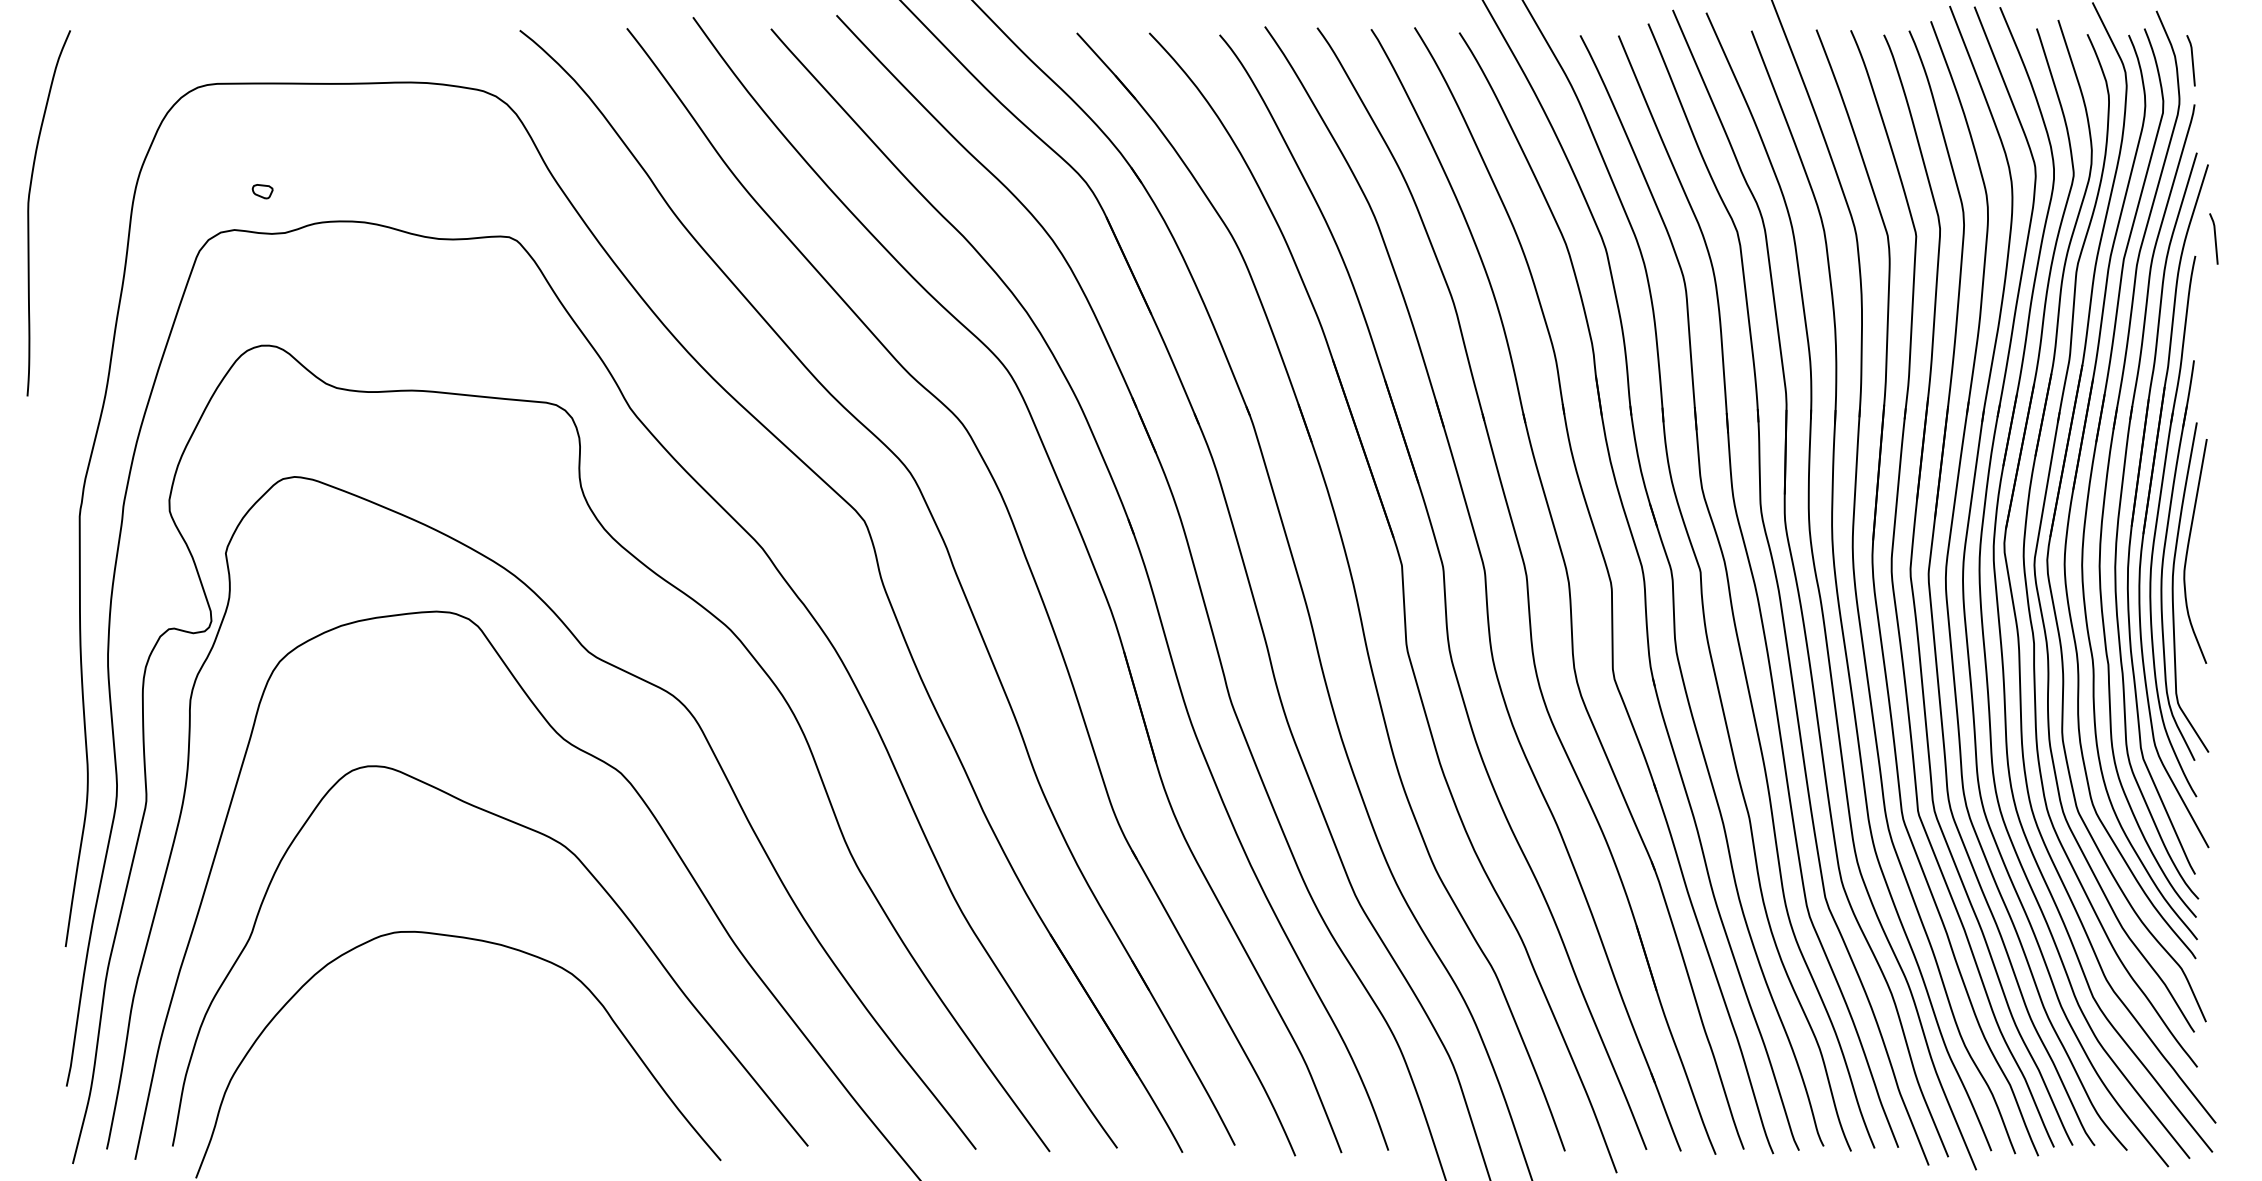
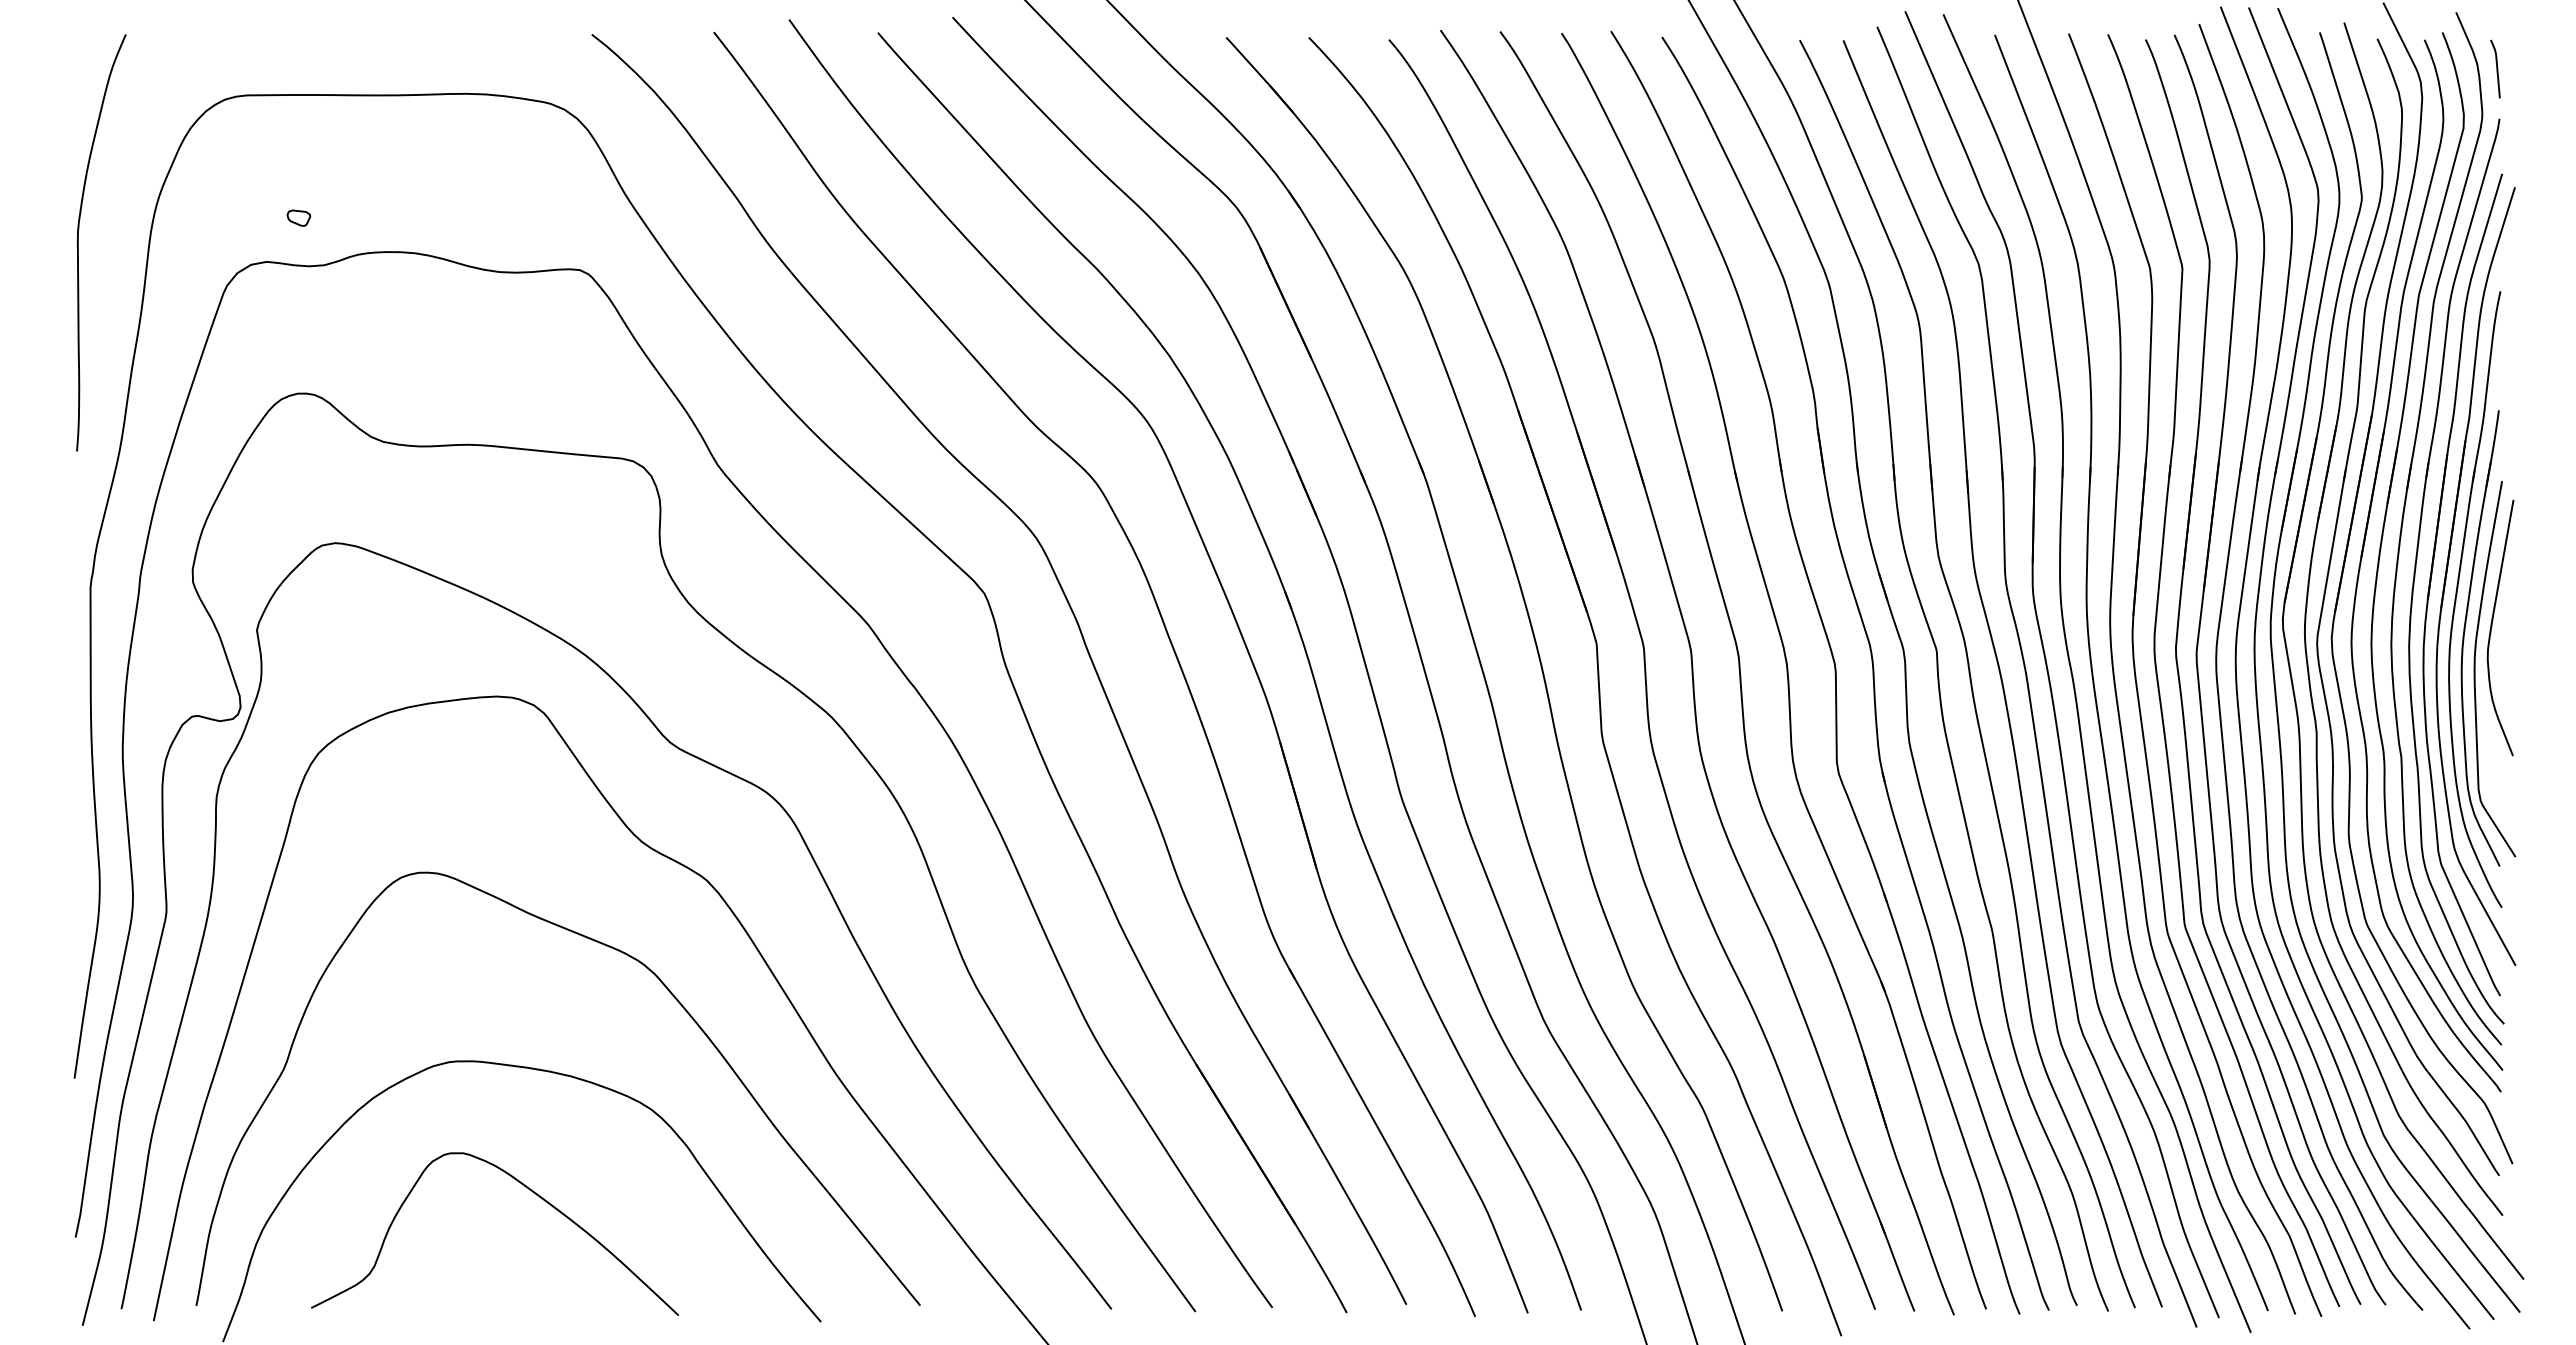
curve: (28, 213) -> (78, 242), moved
line: (2214, 238) -> (2522, 271), removed
curve: (465, 1045) -> (529, 1190), added

